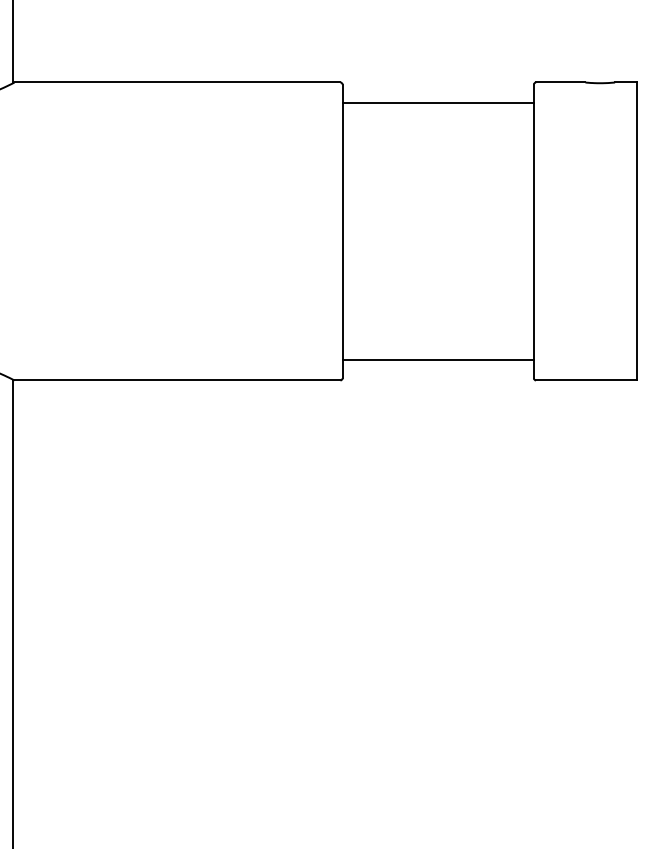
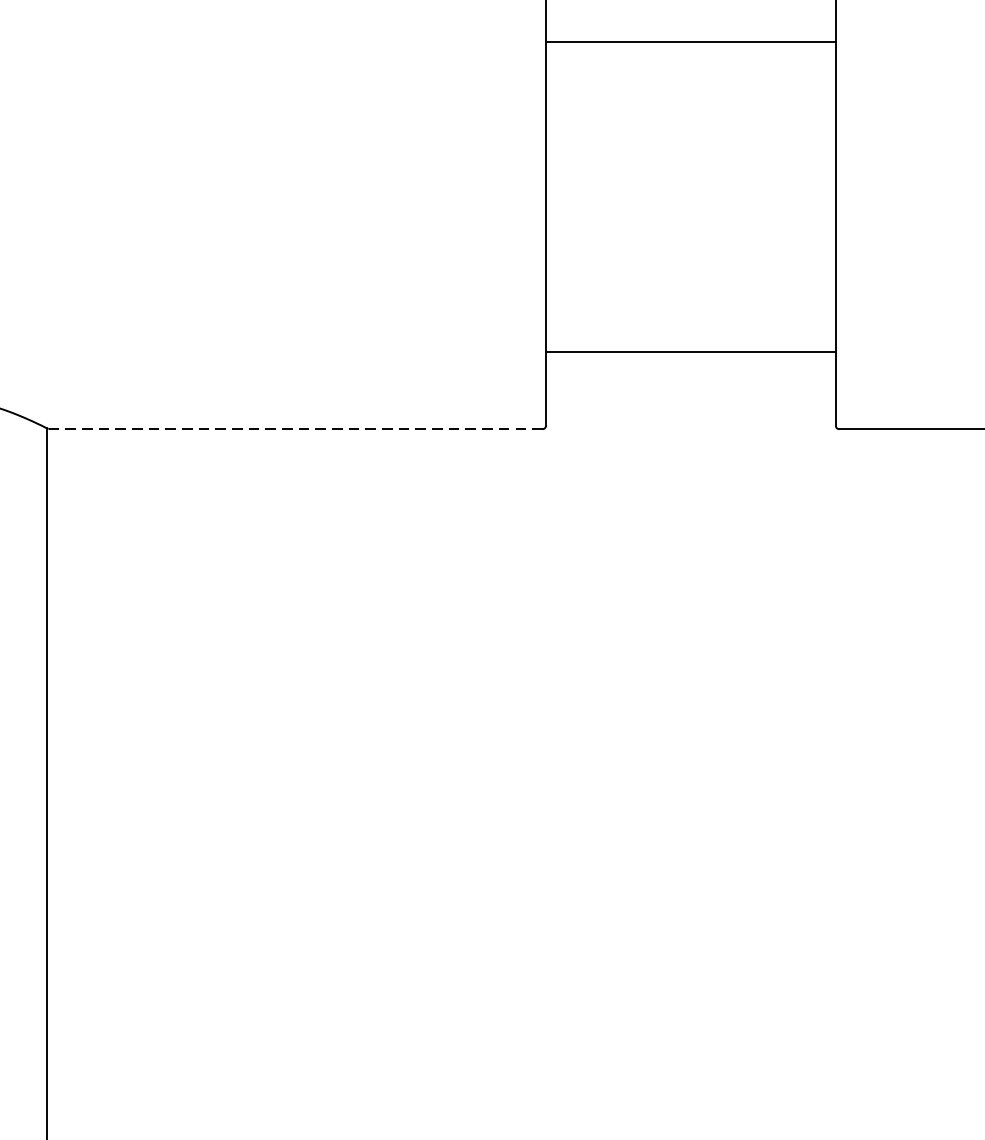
line: (437, 102) -> (689, 41), moved
line: (437, 360) -> (689, 351), moved
line: (177, 380) -> (295, 429), solid -> dashed

